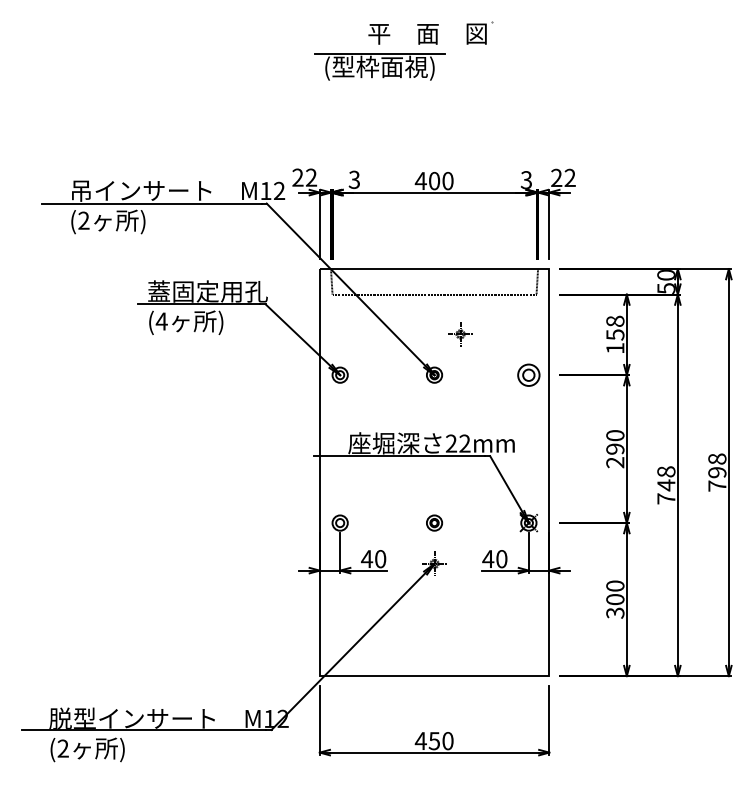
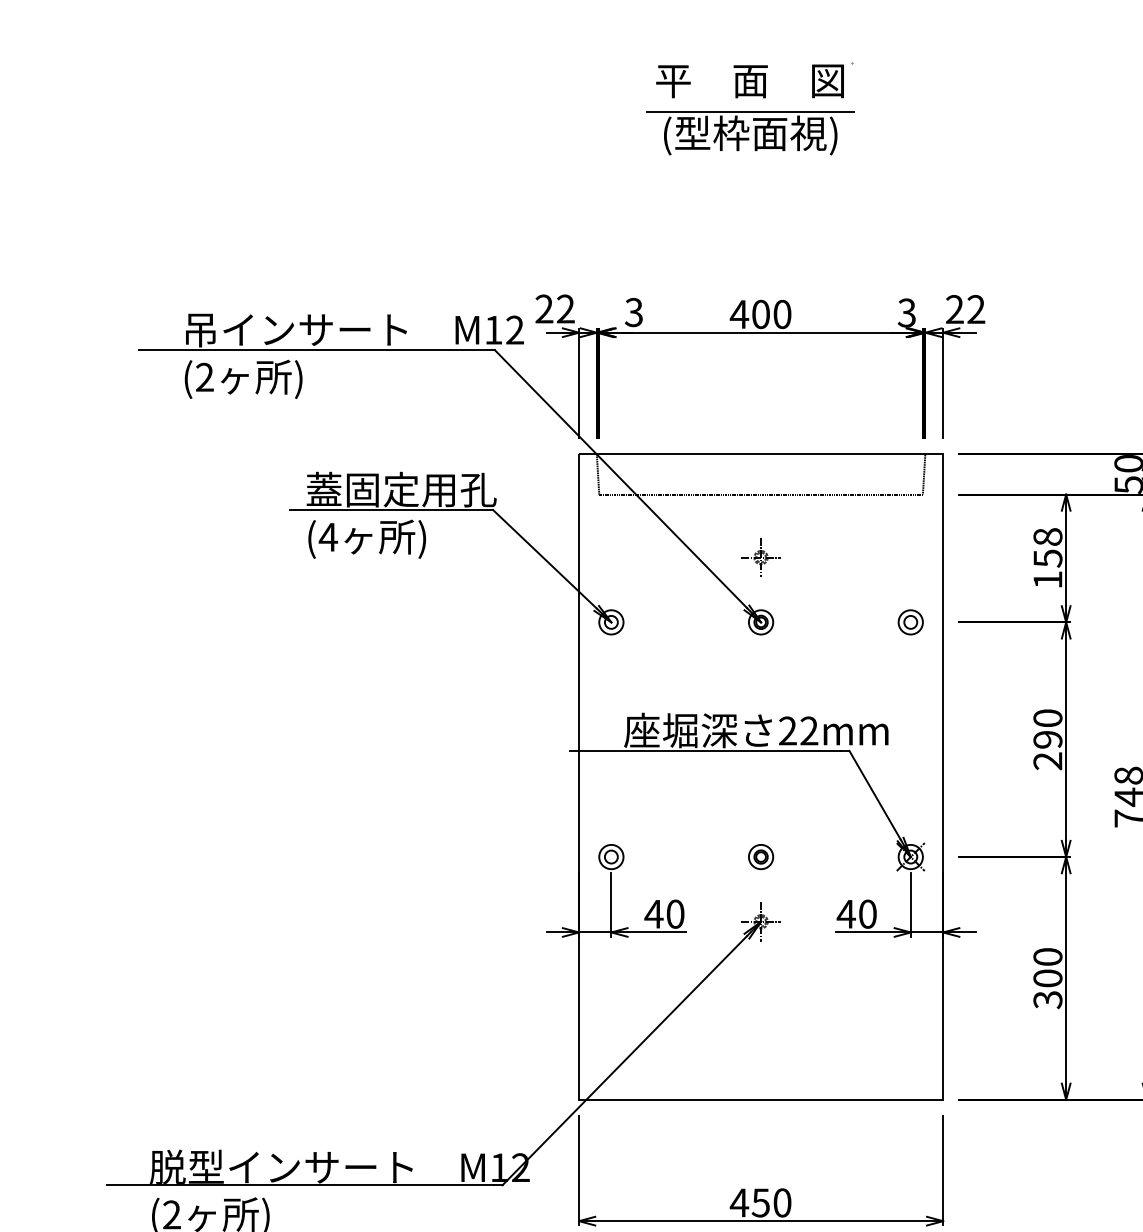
part: (379, 66) -> (749, 132), moved
part: (460, 334) -> (761, 557), moved
part: (528, 374) -> (910, 621), size x0.71

